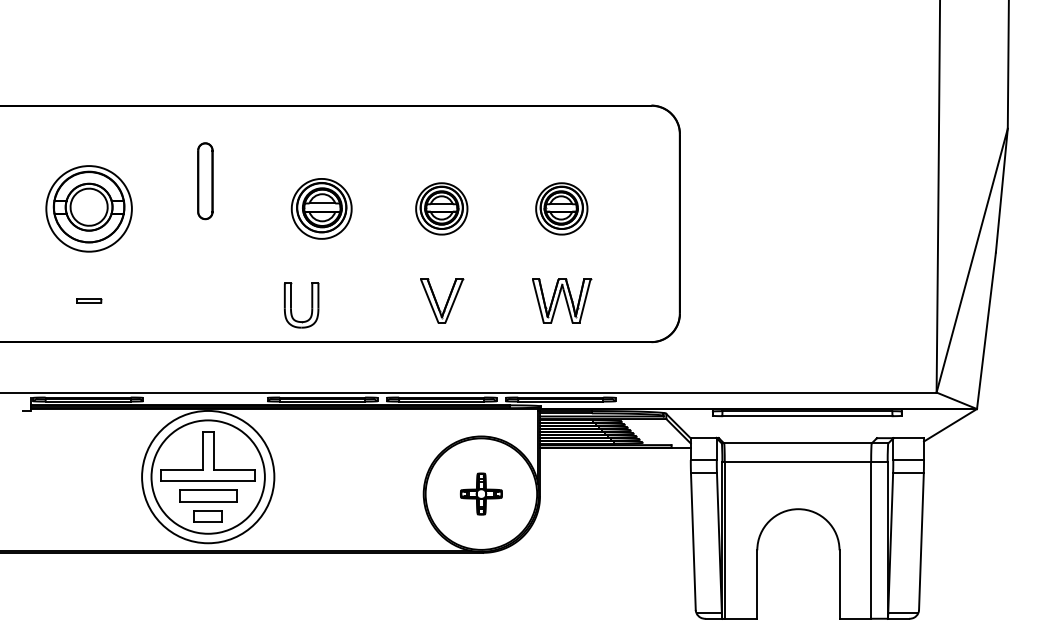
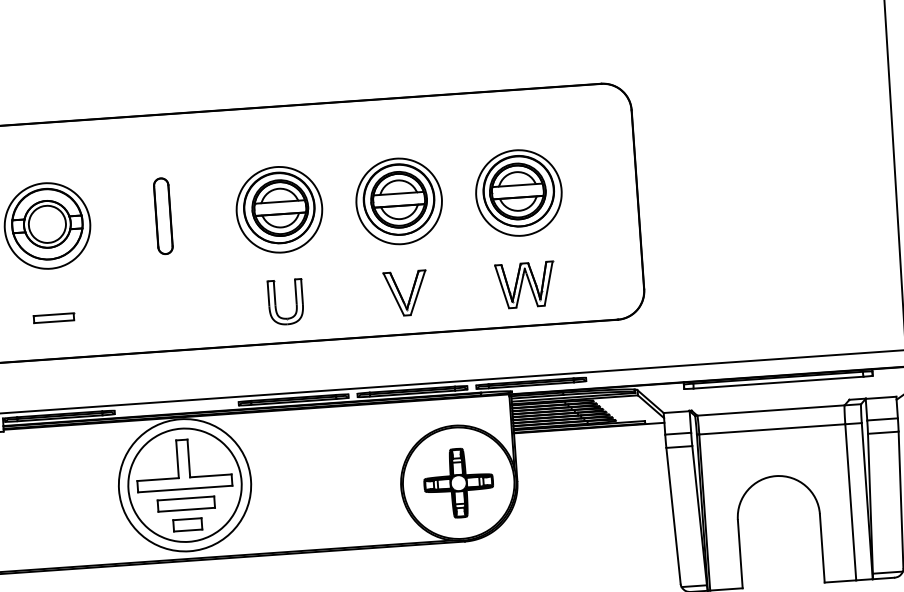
part: (205, 181) -> (163, 216), moved
part: (321, 208) -> (279, 209), size x1.43
part: (441, 208) -> (399, 201), size x1.67
part: (561, 208) -> (518, 192), size x1.67
part: (89, 301) -> (54, 318), size x1.67
part: (291, 305) -> (275, 302), moved
part: (481, 493) -> (458, 482), size x1.67

